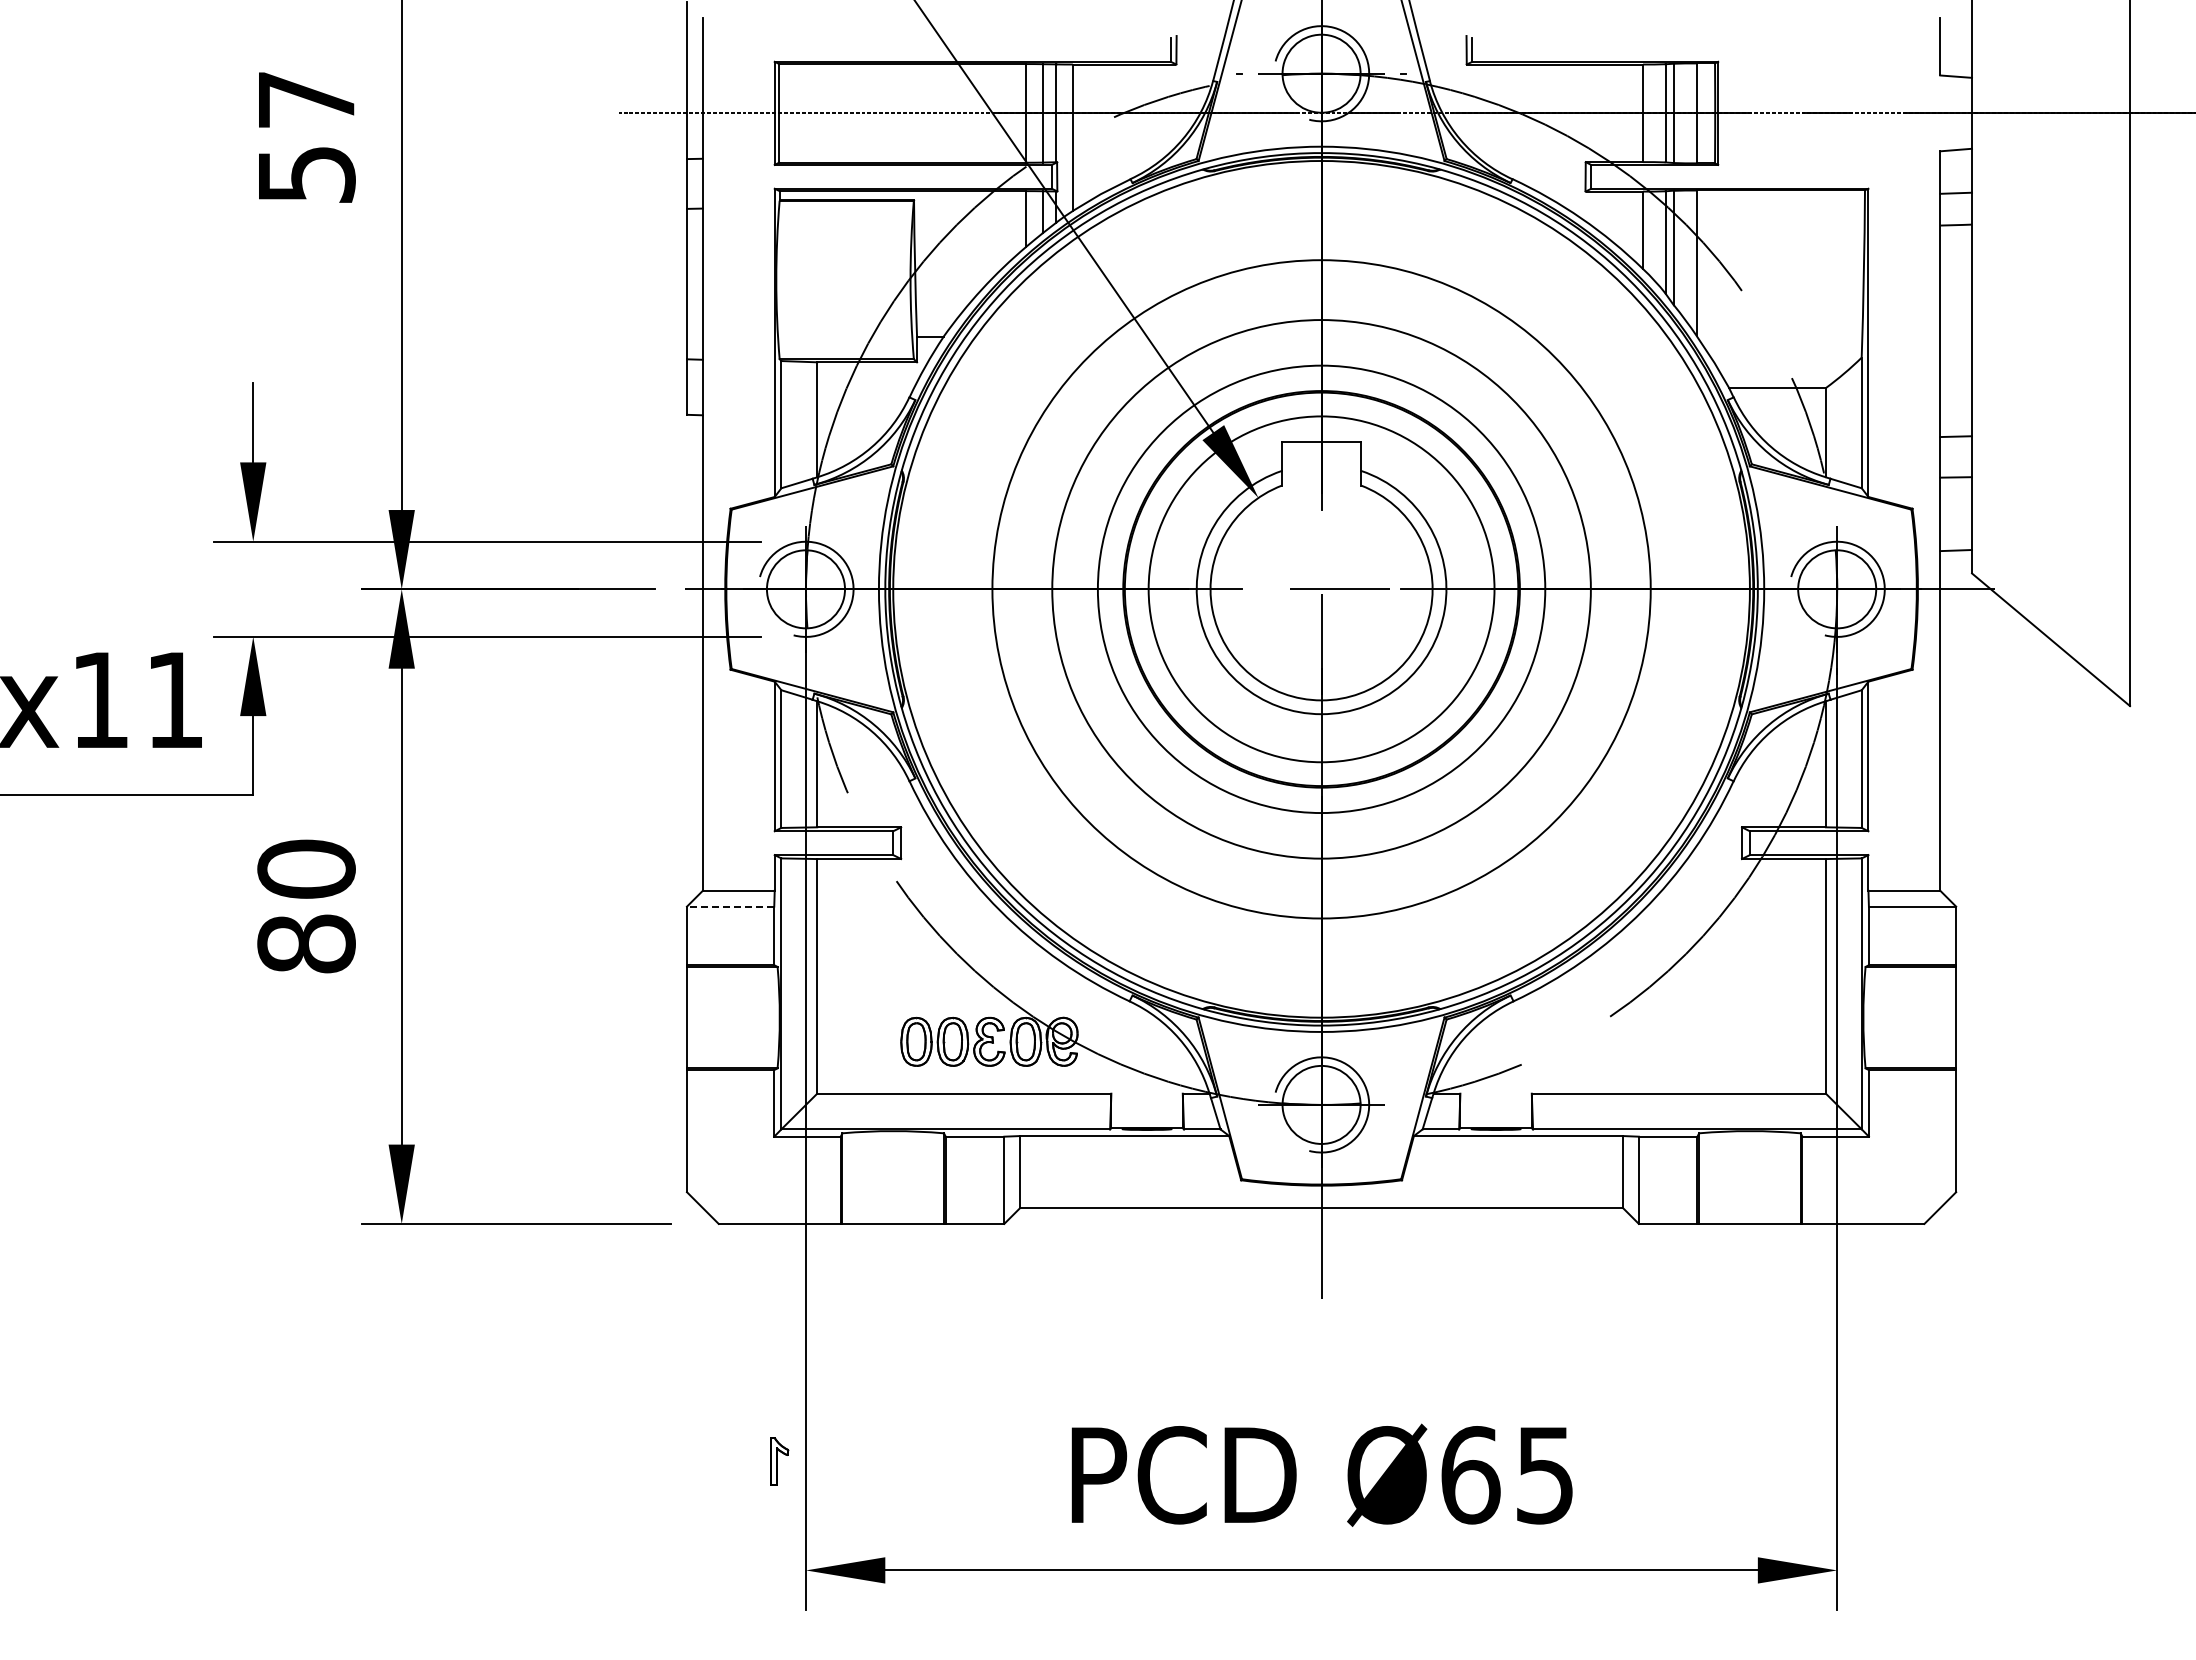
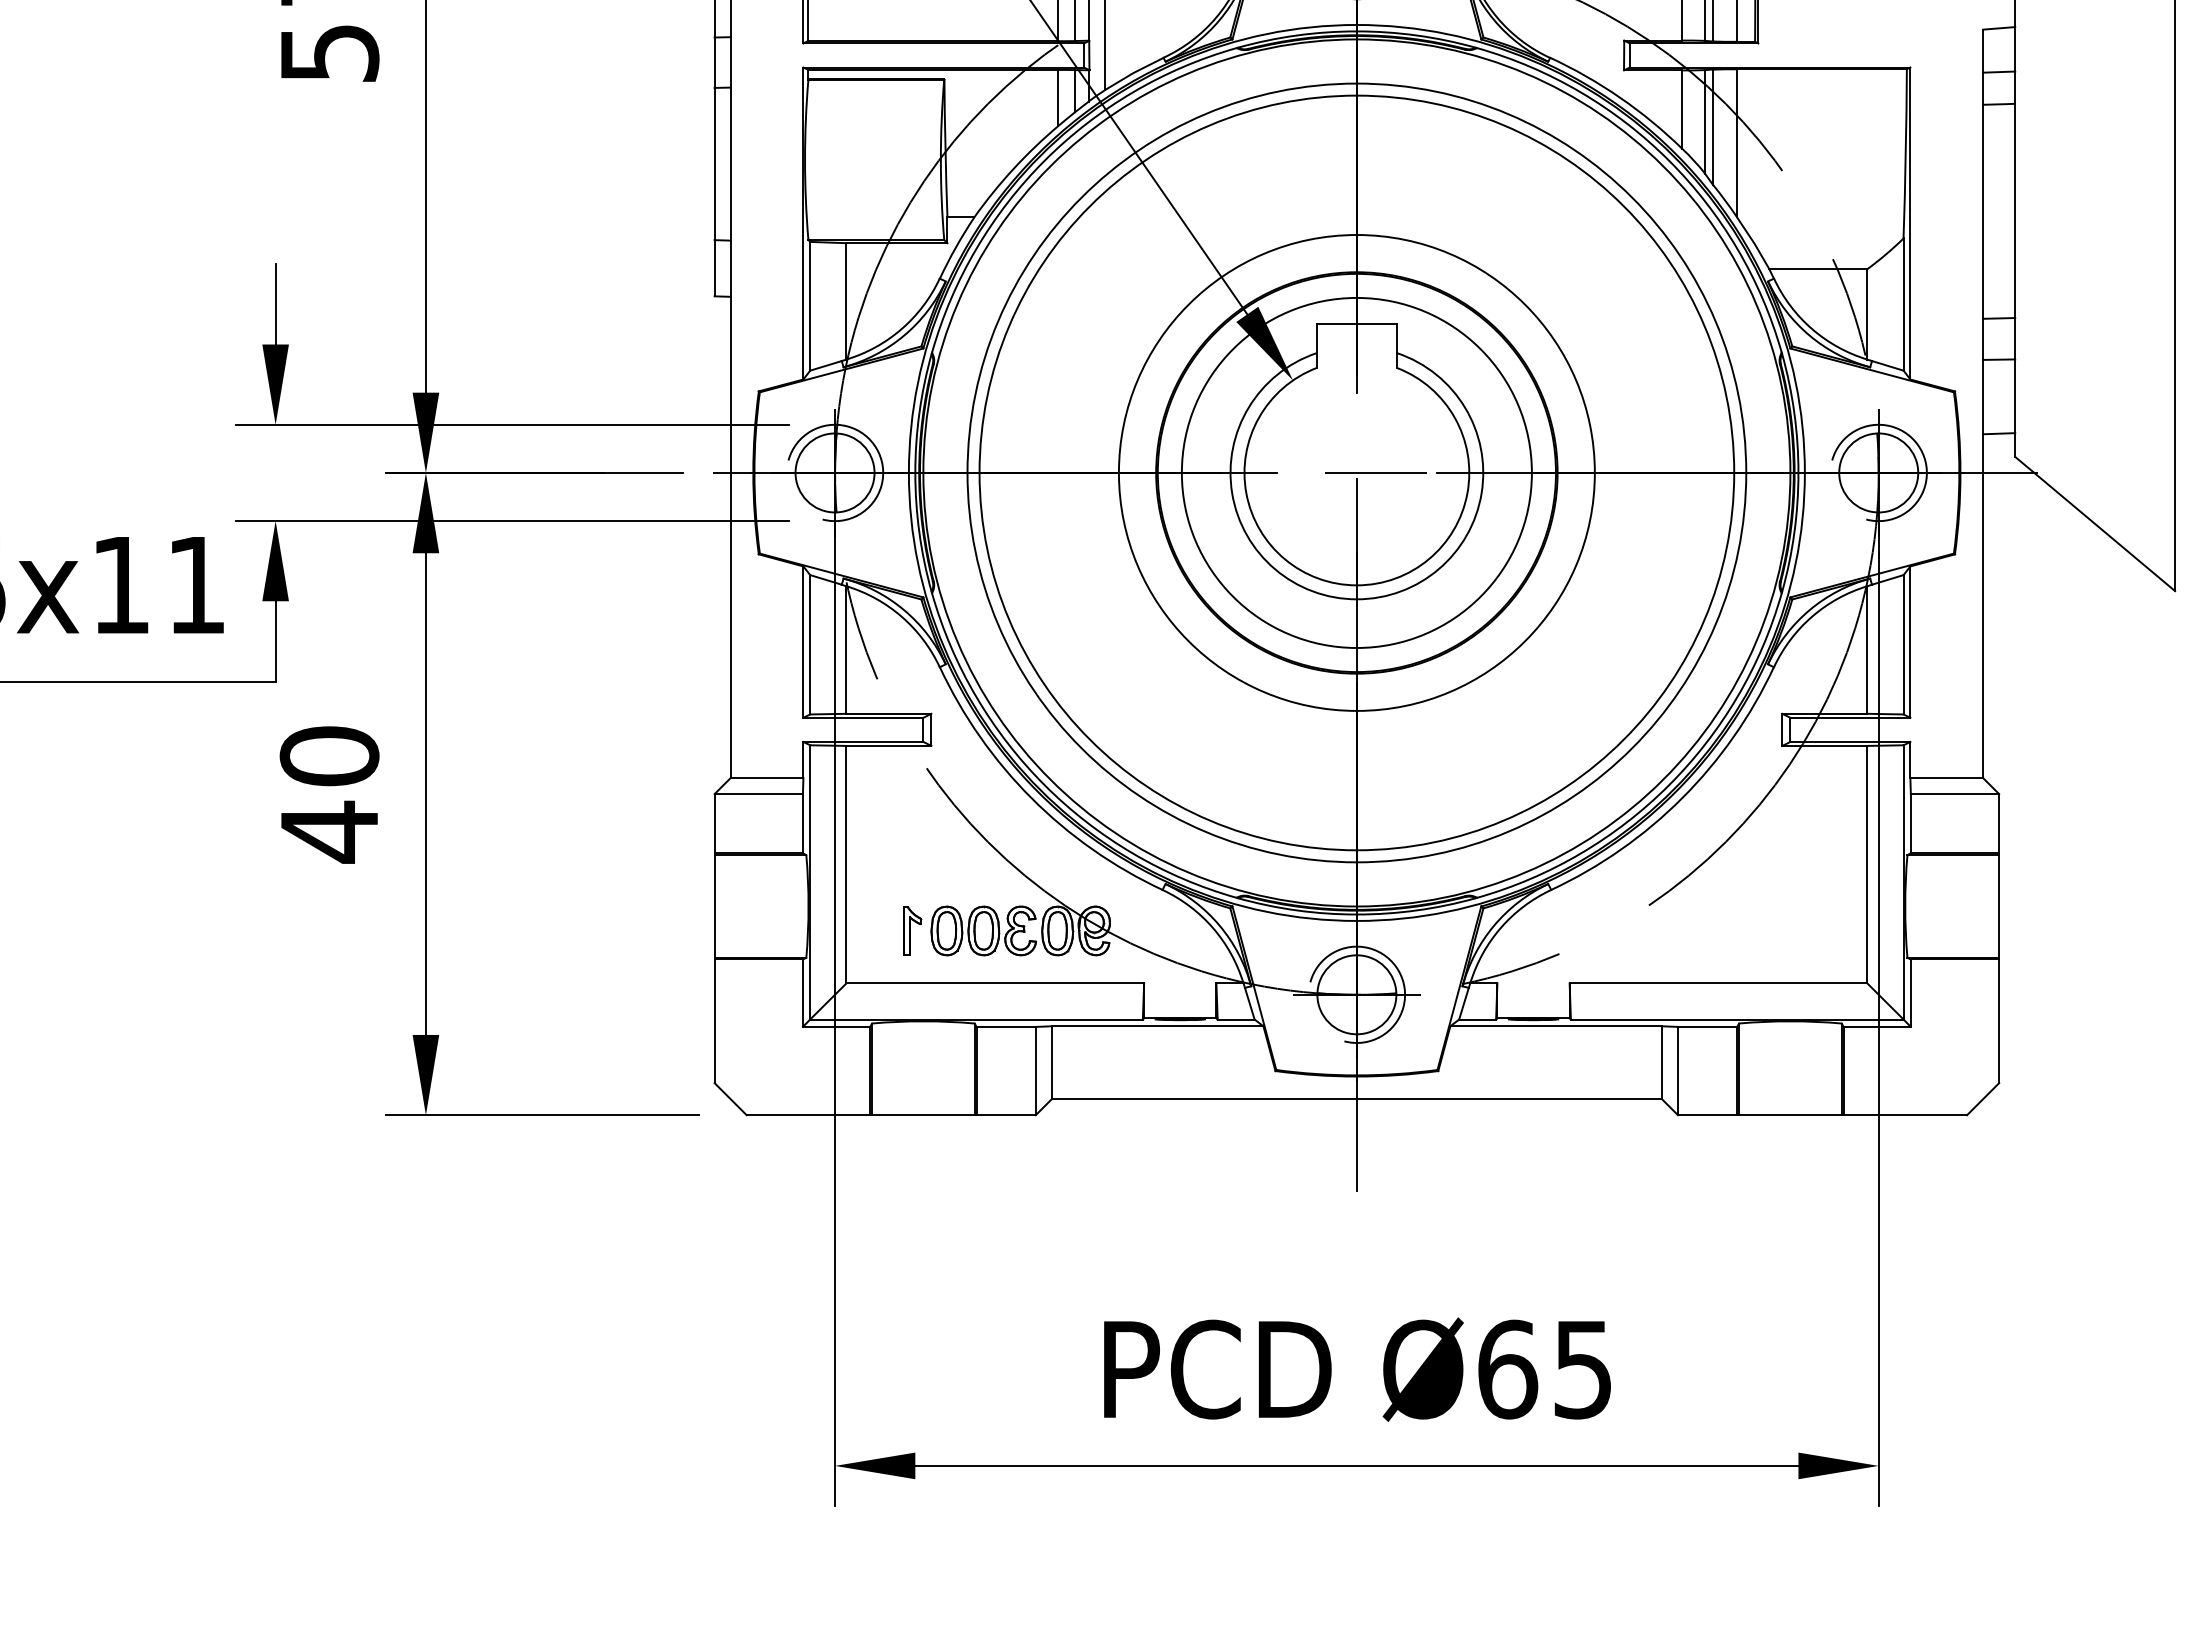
circle: (1321, 589) -> (1356, 473), size x0.71
circle: (1321, 589) -> (1356, 473), size x1.43
circle: (1321, 589) -> (1356, 473), size x1.67
line: (730, 906) -> (758, 793), dashed -> solid
text: (306, 944) -> (329, 832), 80 -> 40
part: (779, 1461) -> (912, 930), moved

